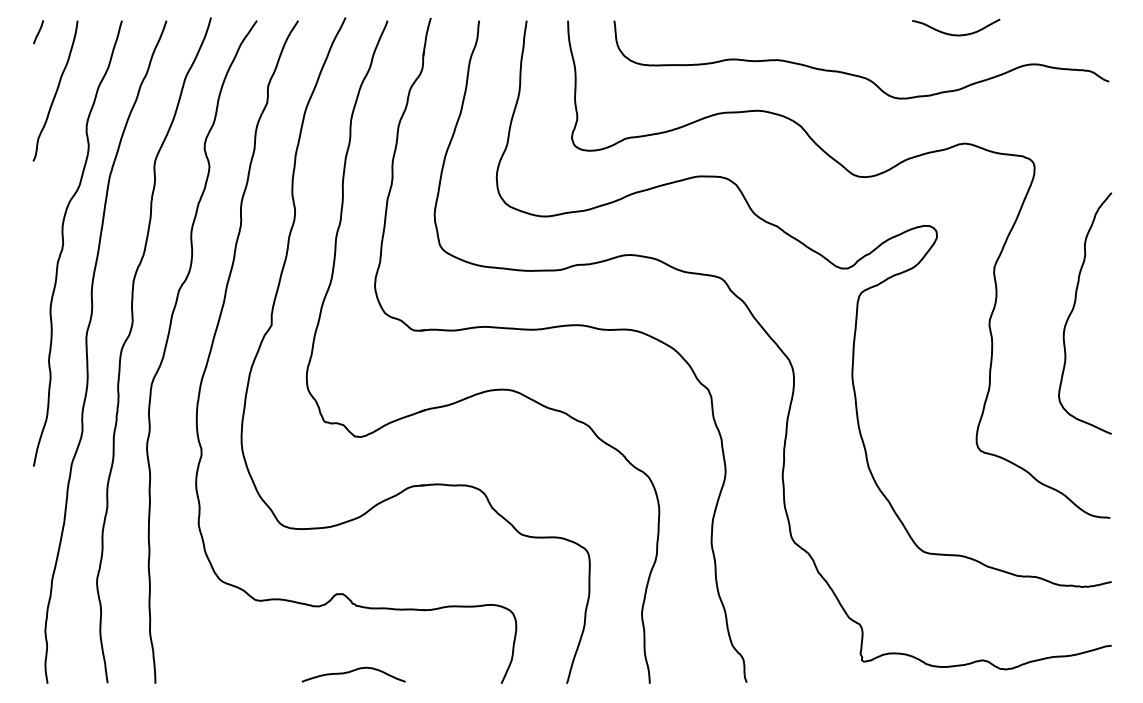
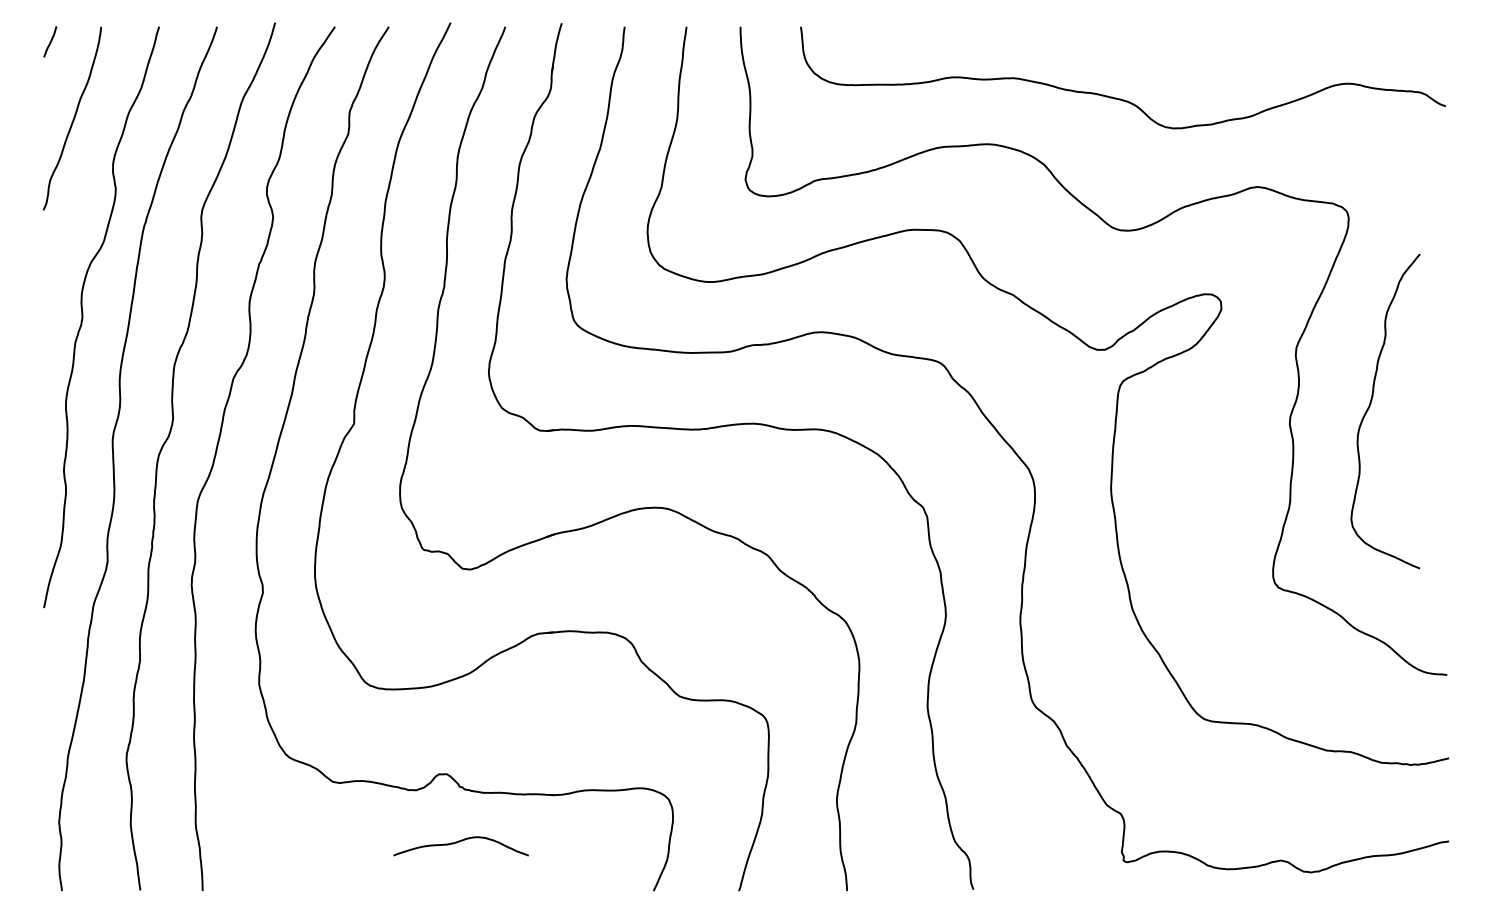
curve: (953, 34) -> (1243, 44), removed
curve: (1073, 309) -> (1370, 406), moved
curve: (352, 671) -> (459, 842), moved

